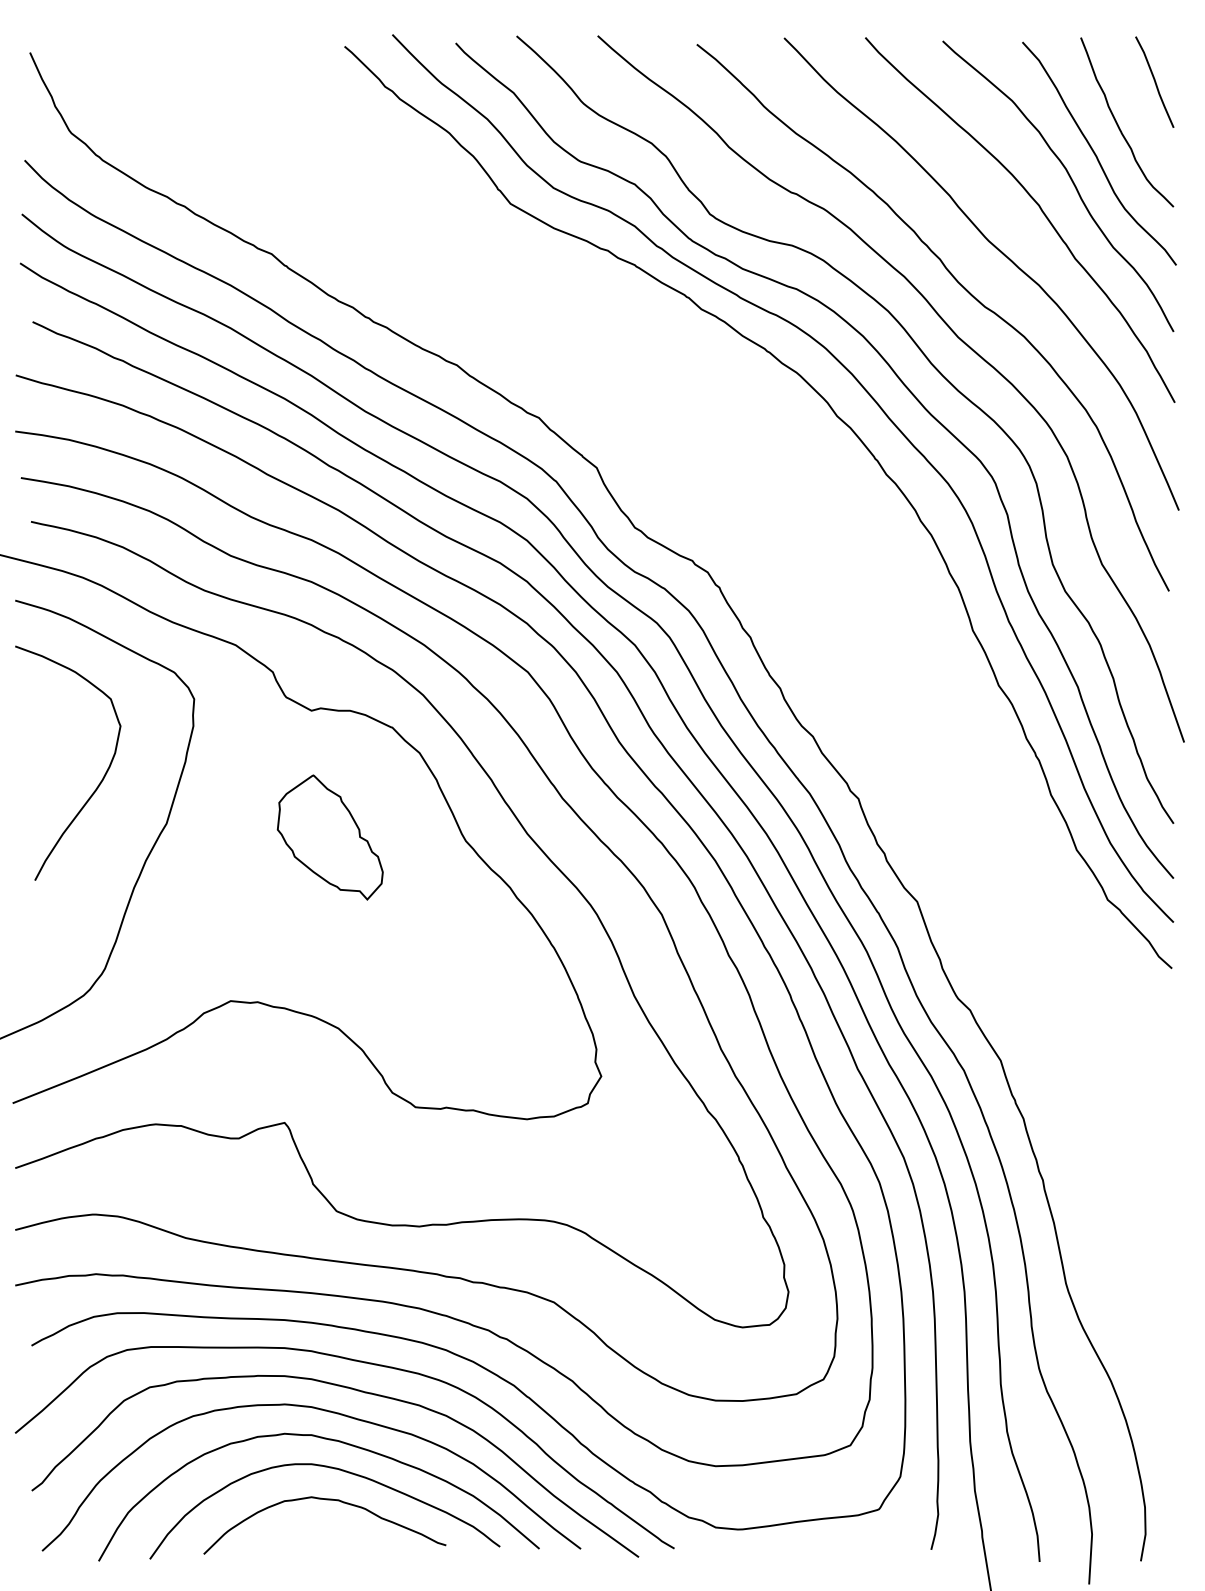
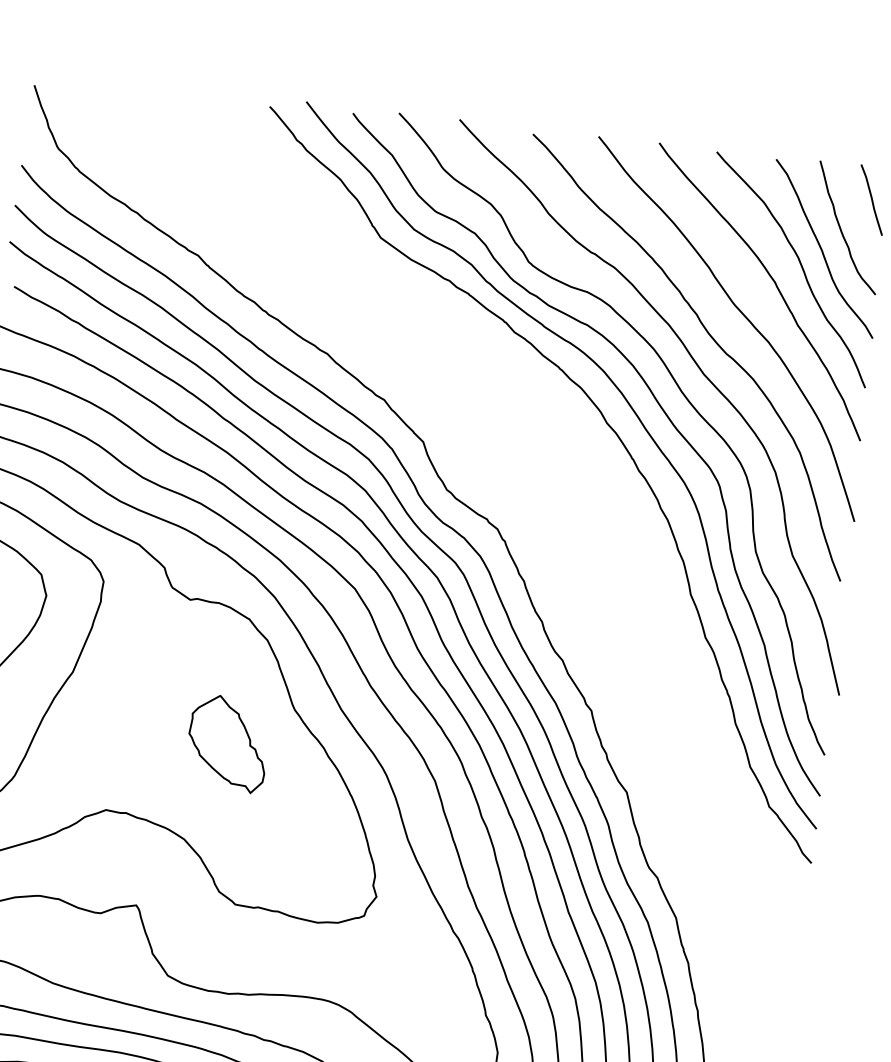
part: (329, 837) -> (227, 743), moved

